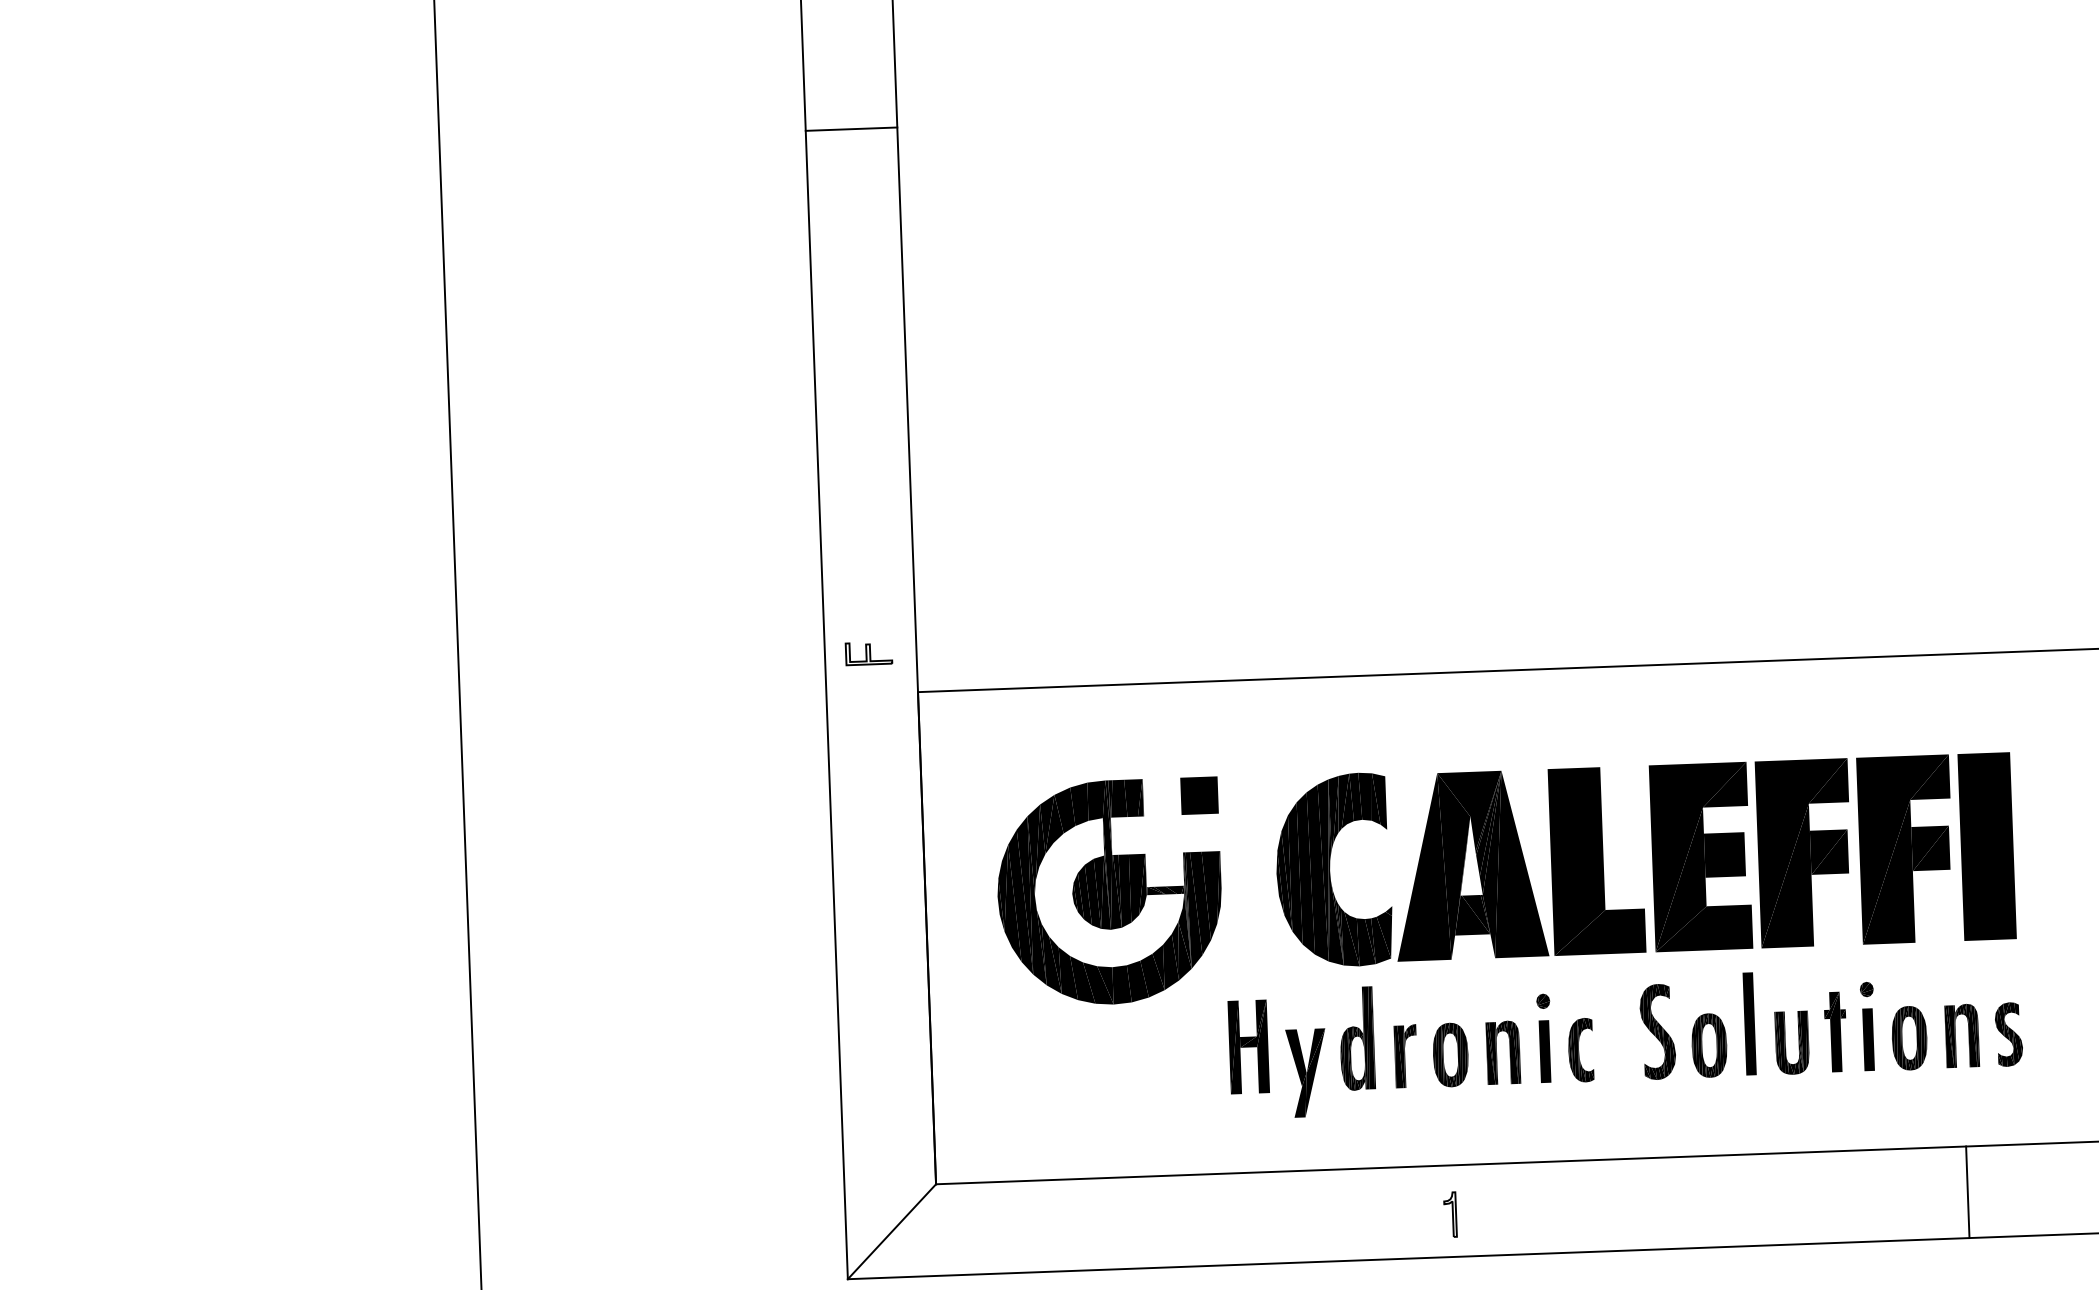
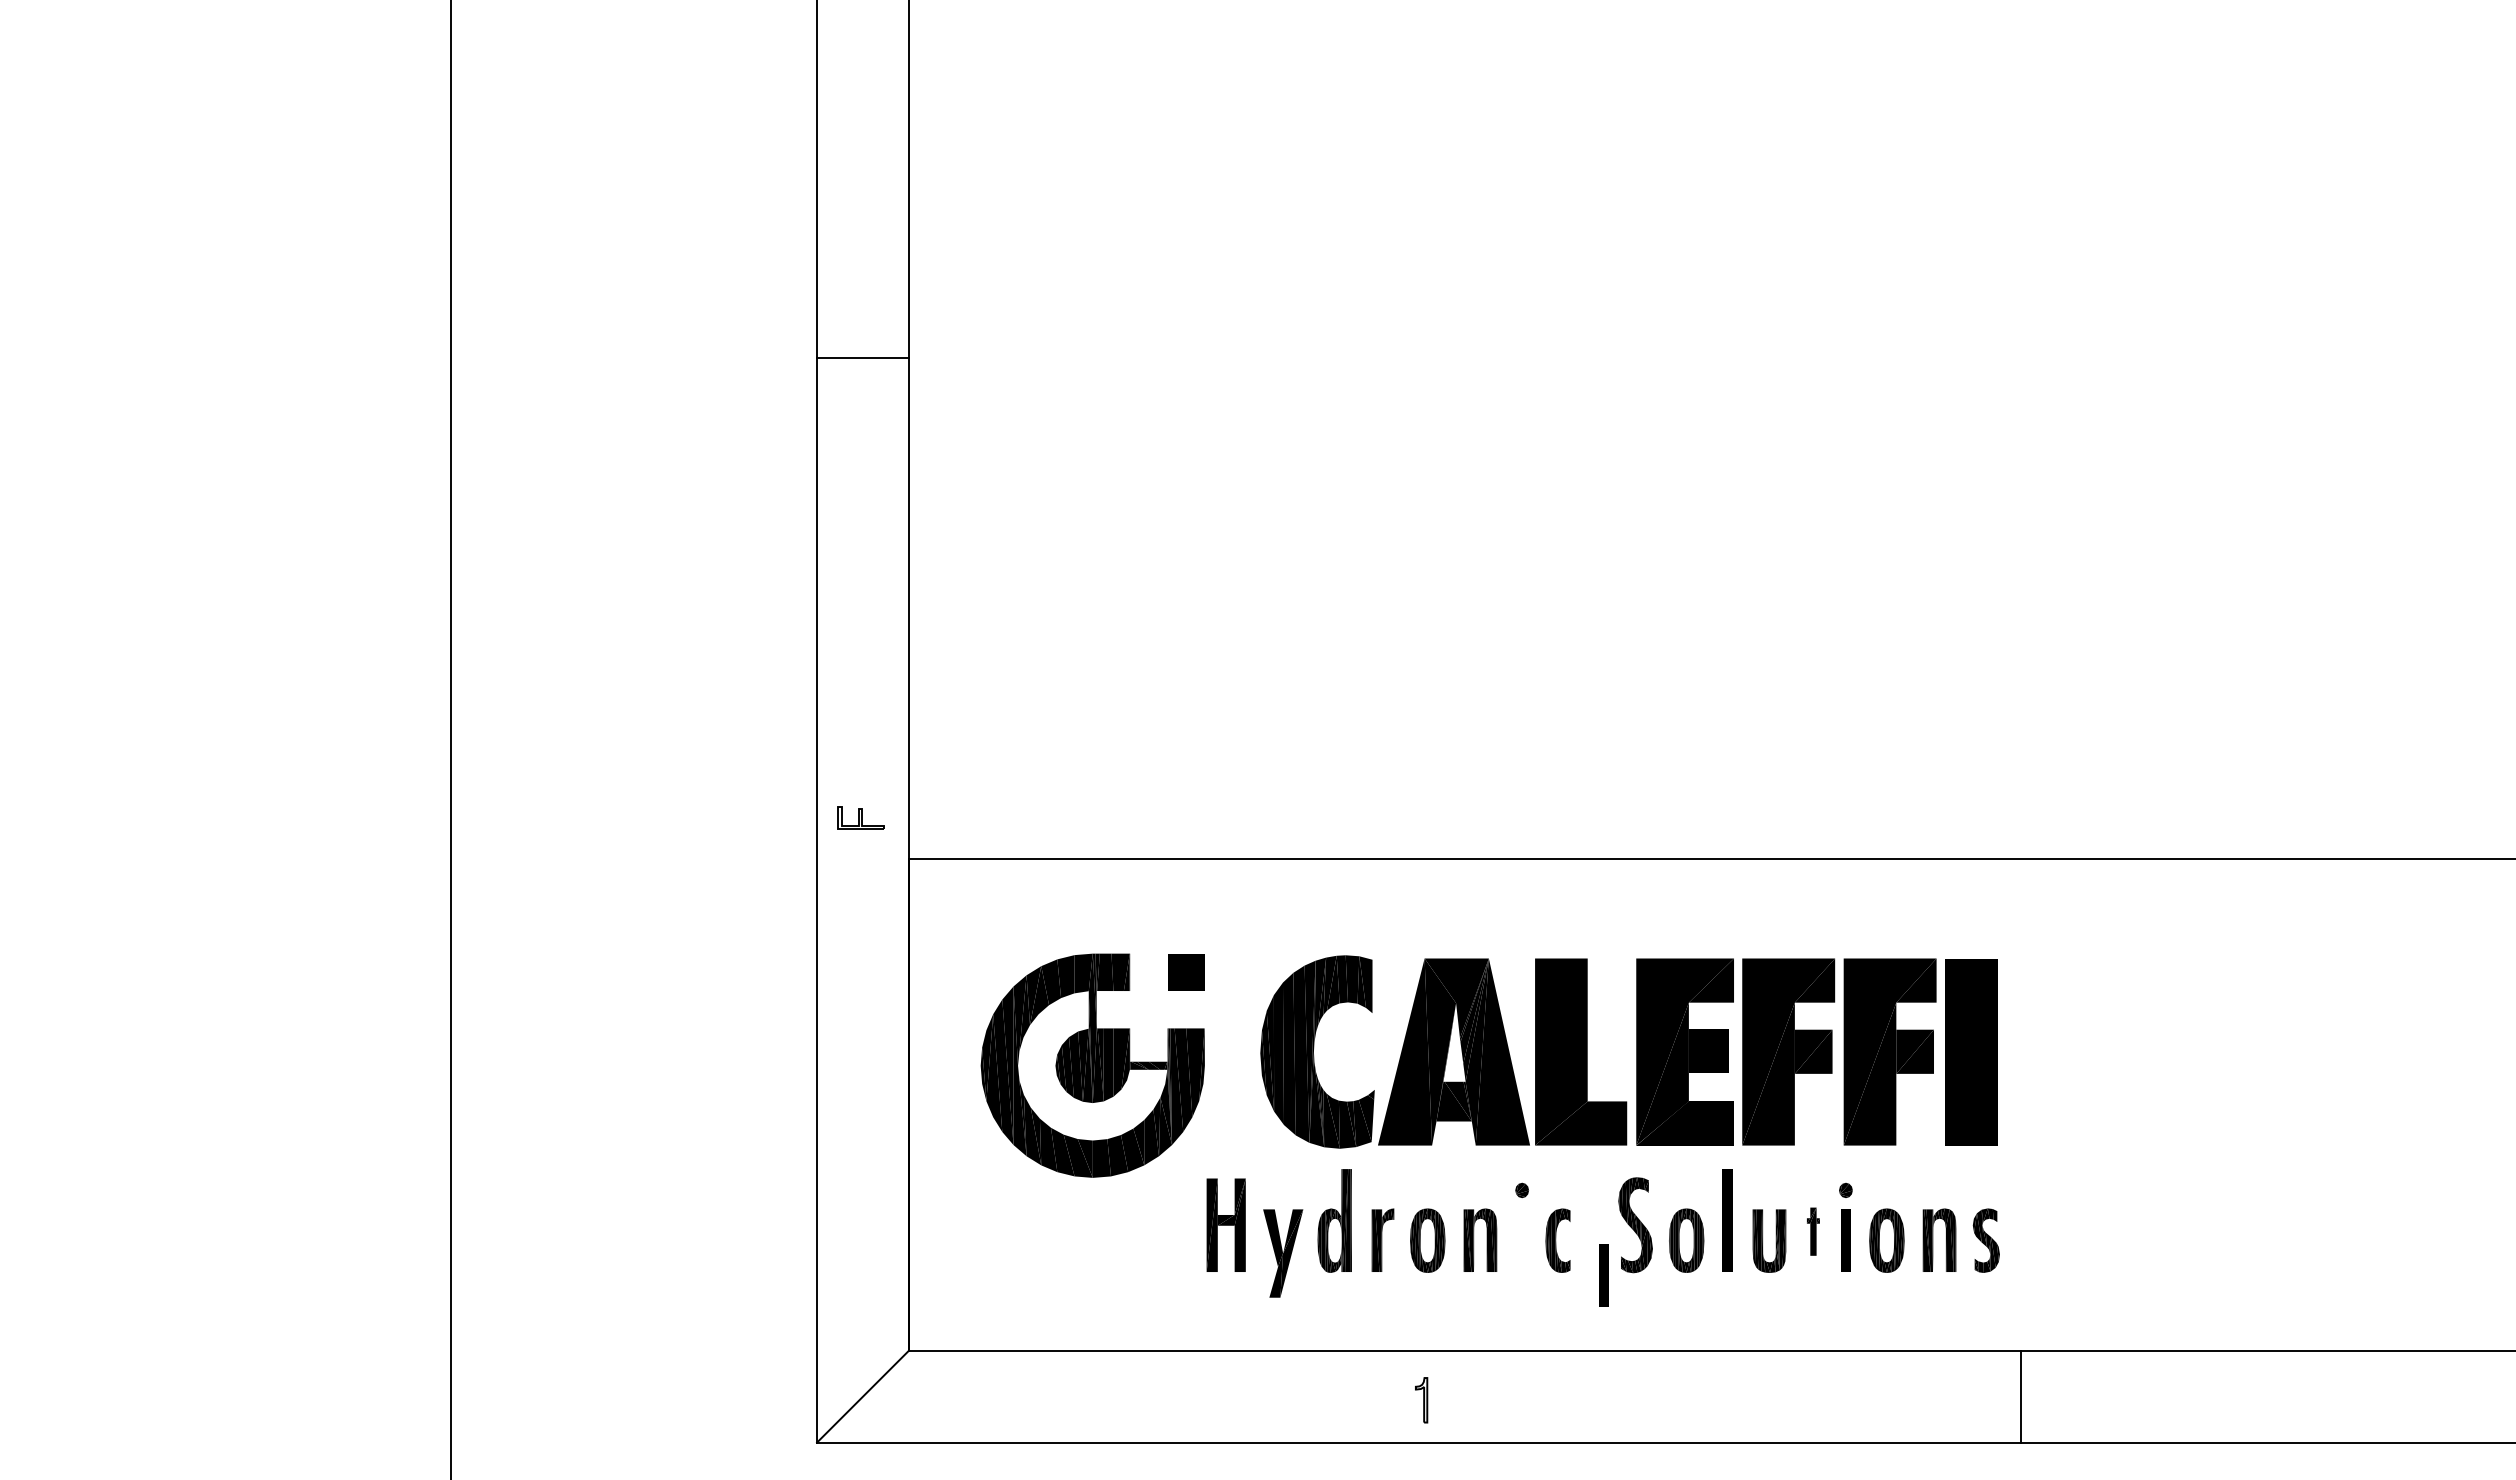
line: (851, 129) -> (862, 358), moved
part: (1835, 1031) -> (1813, 1231), size x0.6
part: (1544, 1051) -> (1603, 1275), moved
line: (1967, 1191) -> (2021, 1396), moved

